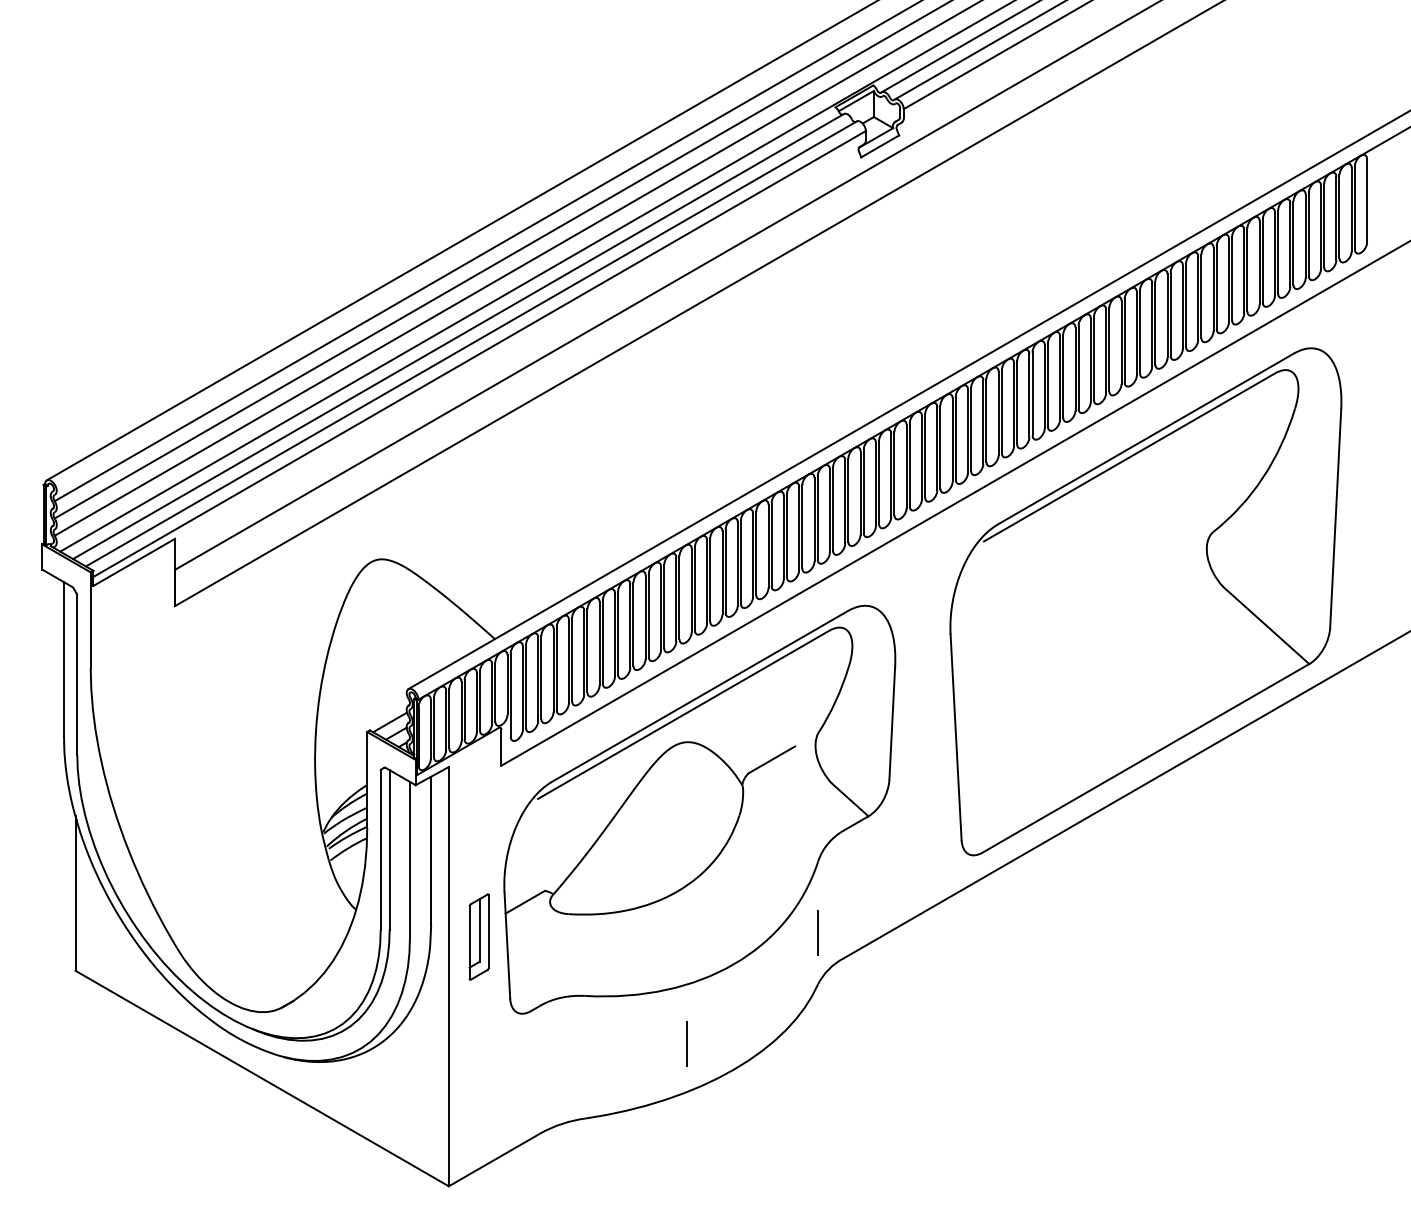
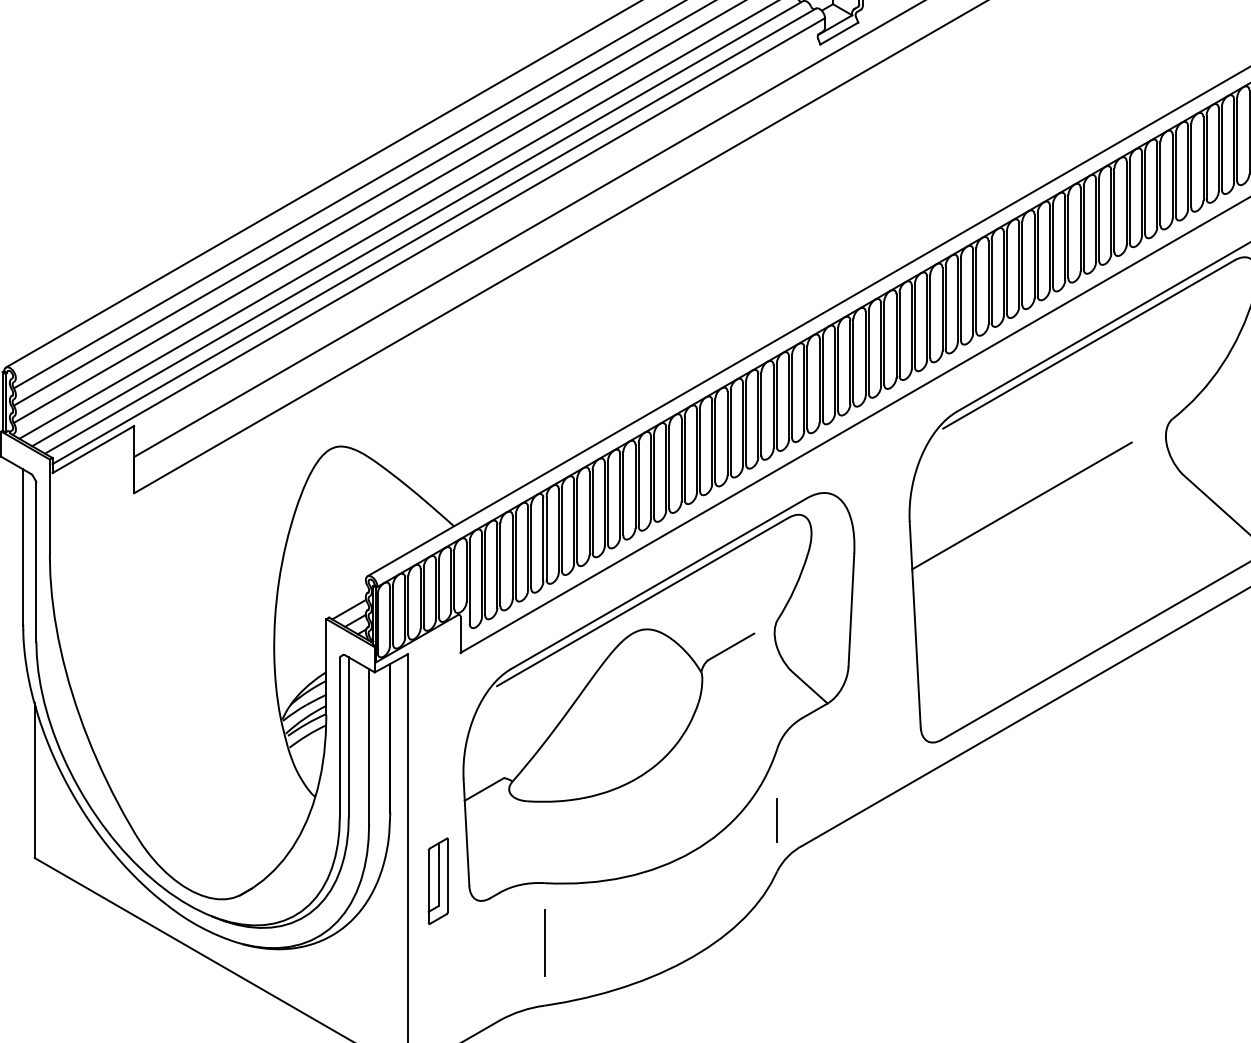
line: (1062, 618) -> (1021, 505), added
part: (478, 936) -> (437, 880), moved
line: (686, 1043) -> (645, 930), removed
line: (585, 1055) -> (544, 942), added

